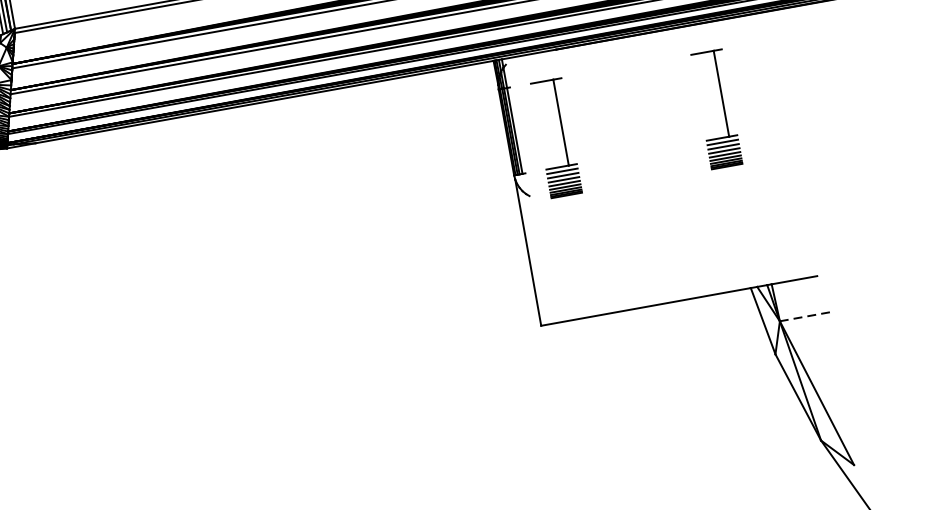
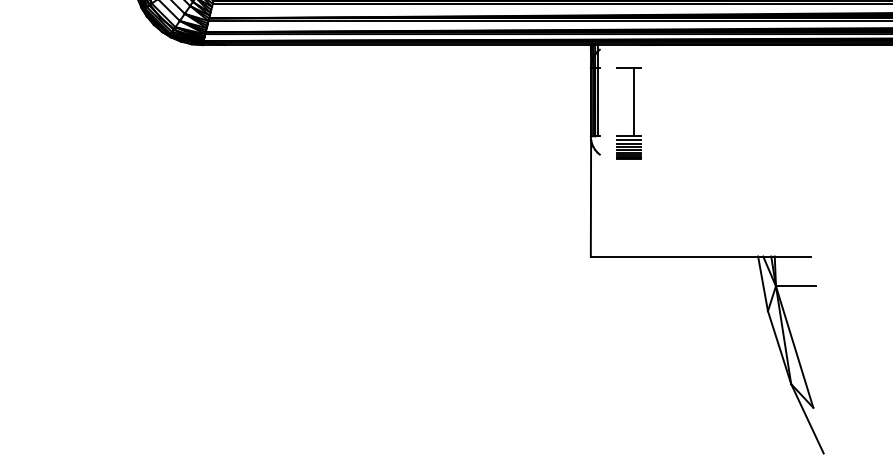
part: (716, 109) -> (756, 113), removed
line: (804, 317) -> (795, 286), dashed -> solid

